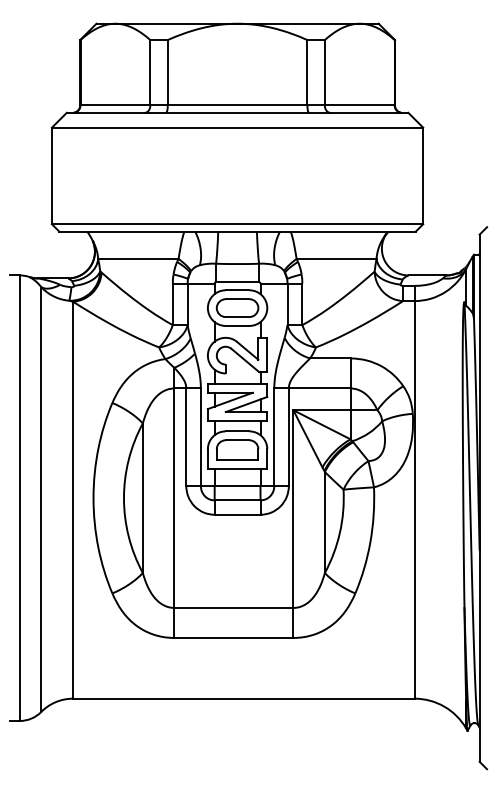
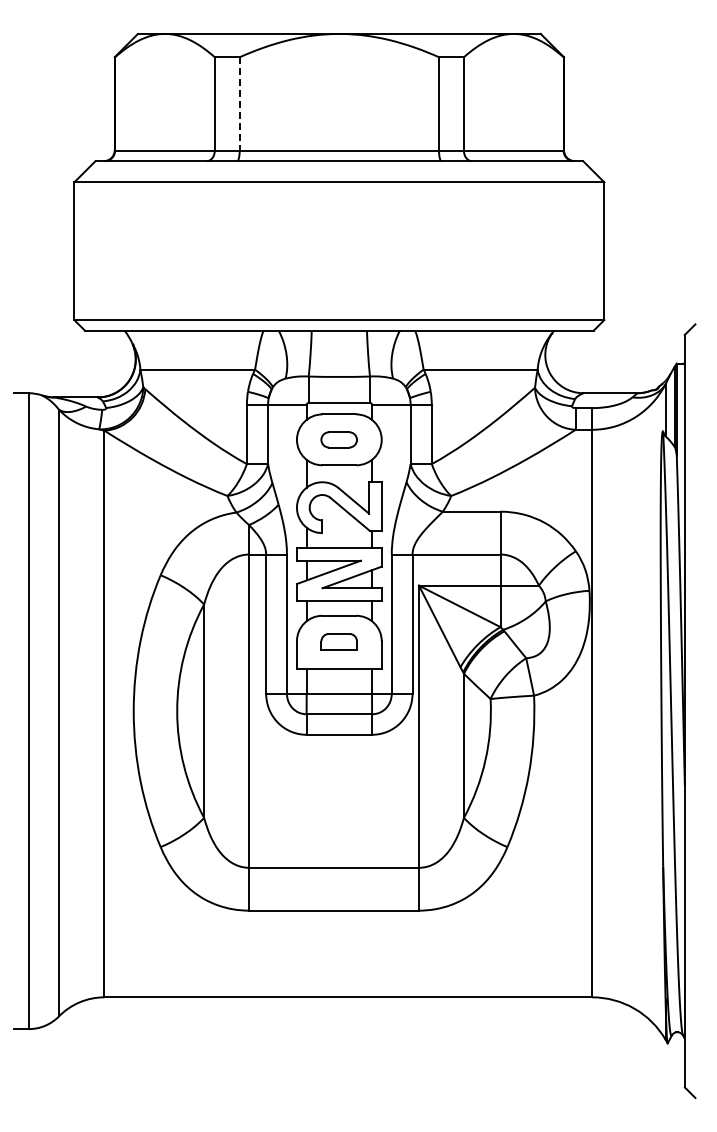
line: (167, 72) -> (239, 103), solid -> dashed
part: (236, 307) -> (338, 439), size x0.6
part: (236, 449) -> (338, 641), size x0.6

